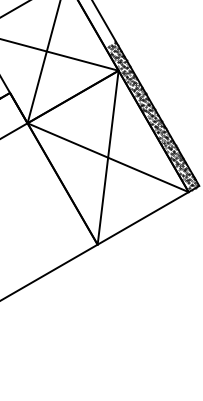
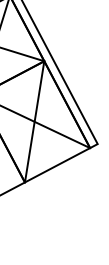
hatch: (152, 115) -> (66, 93), removed

